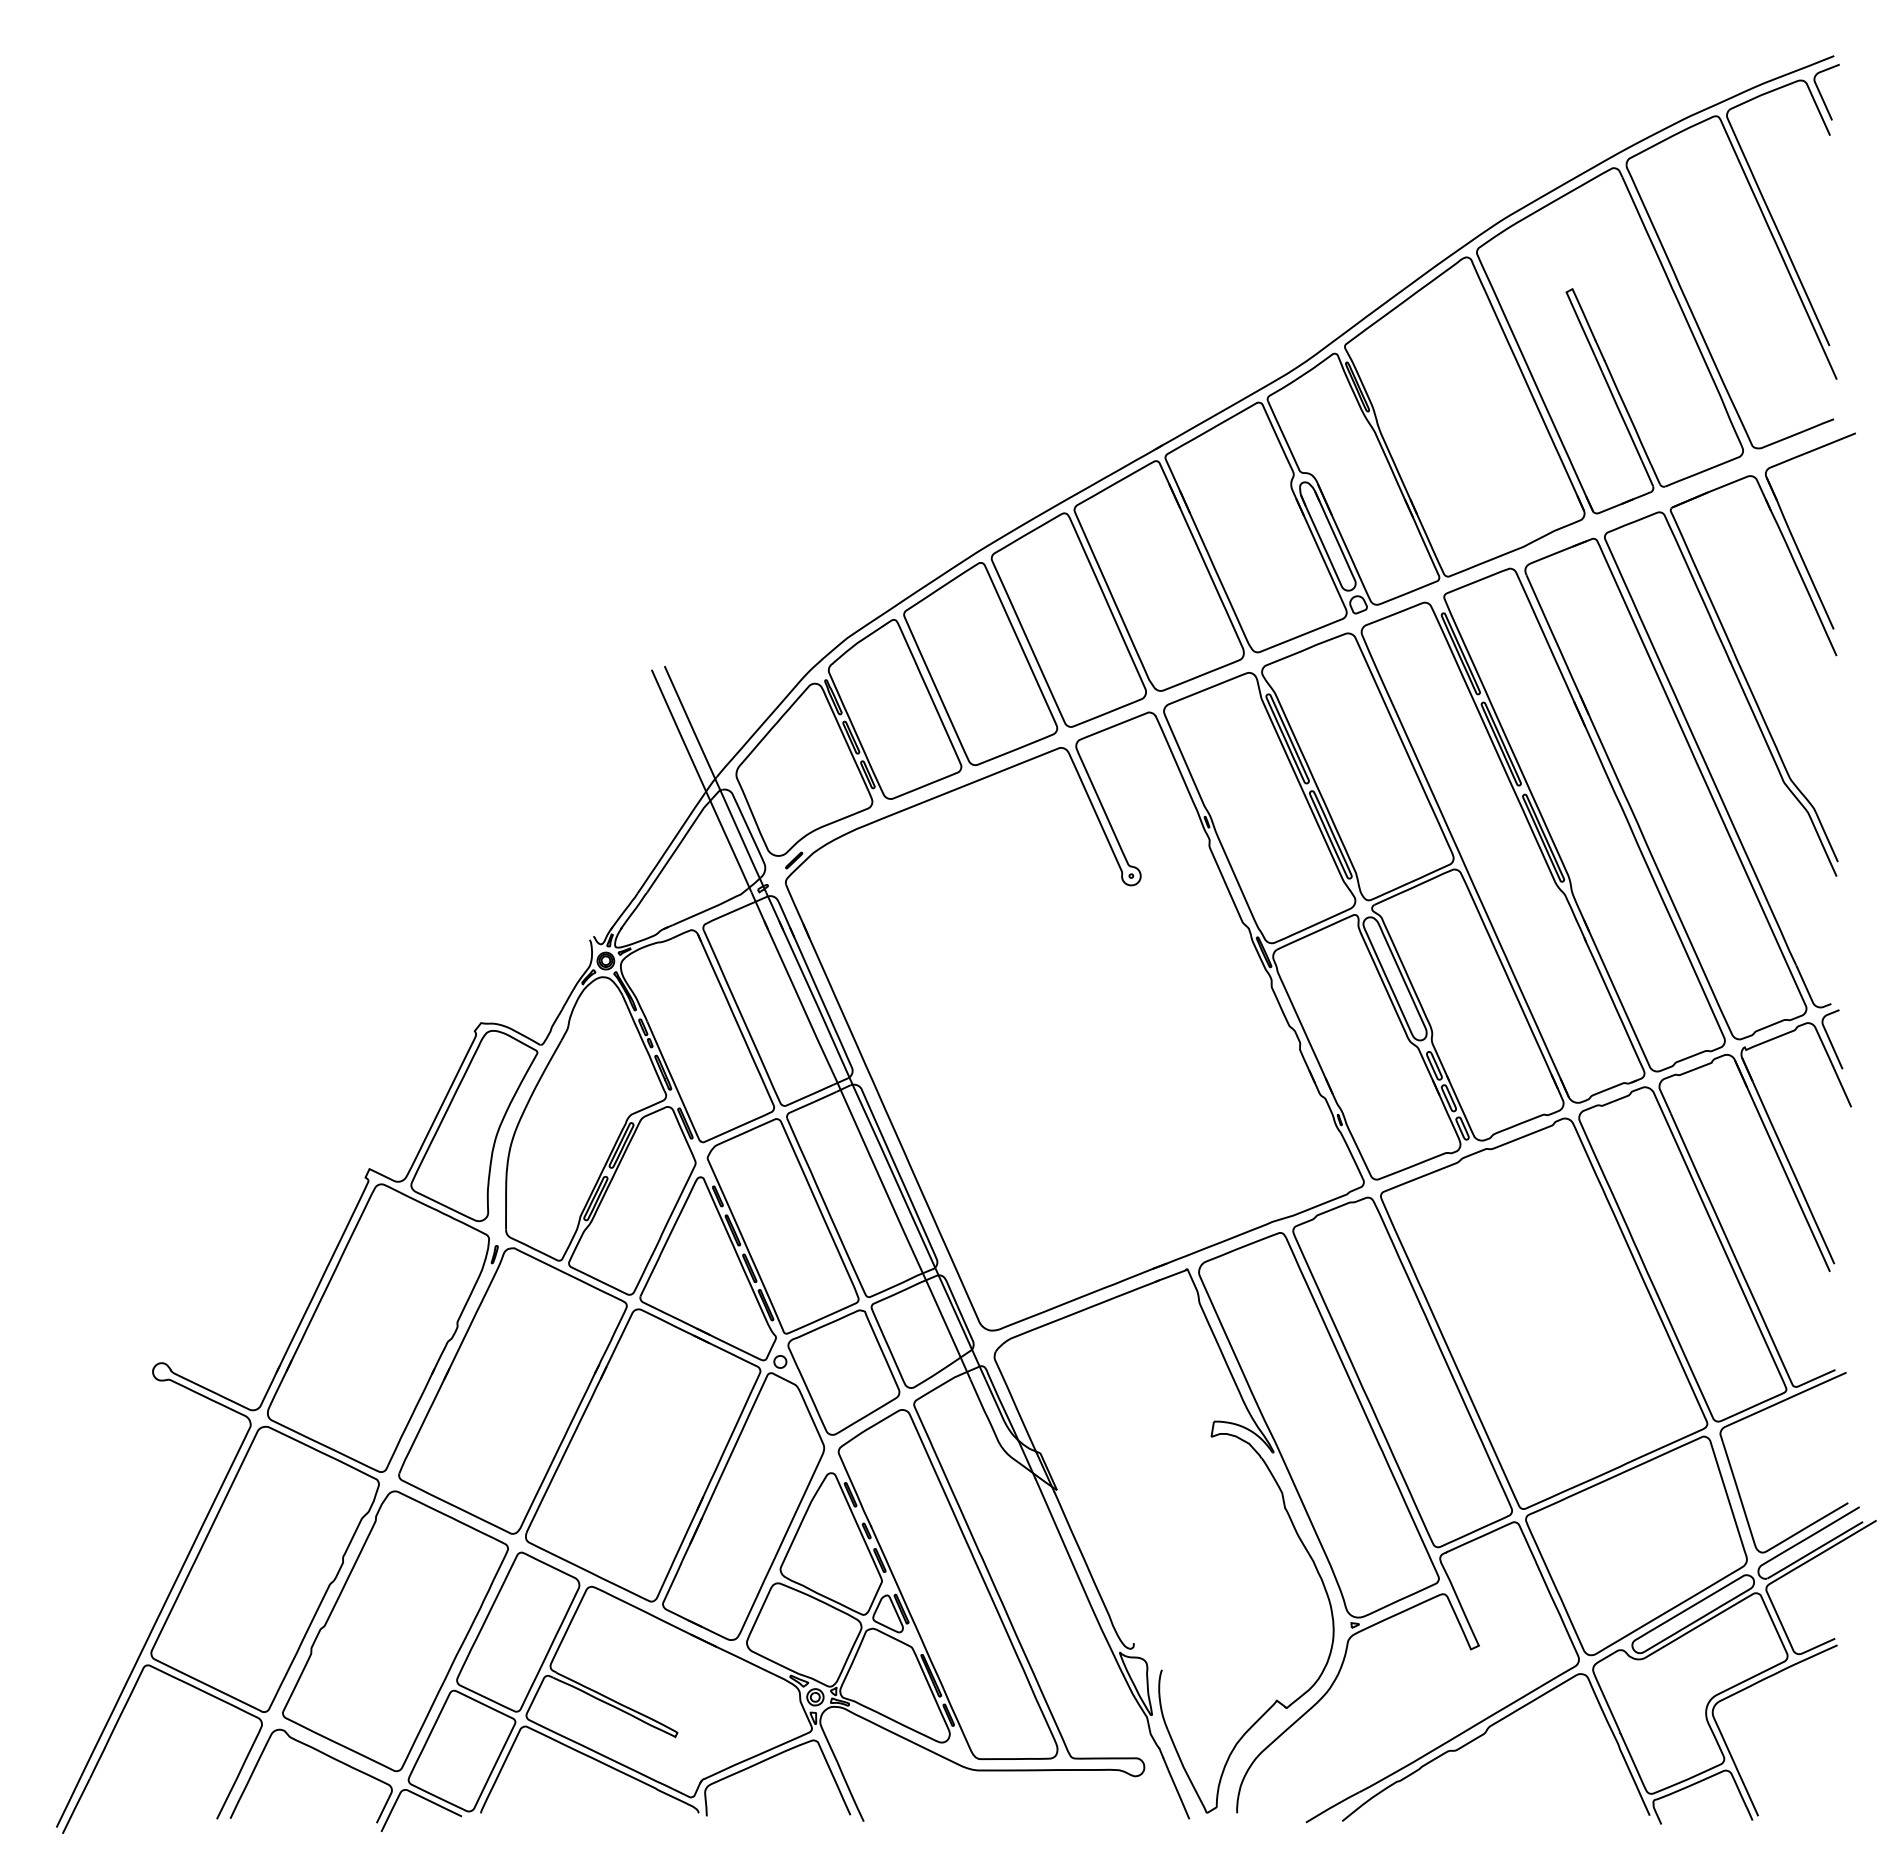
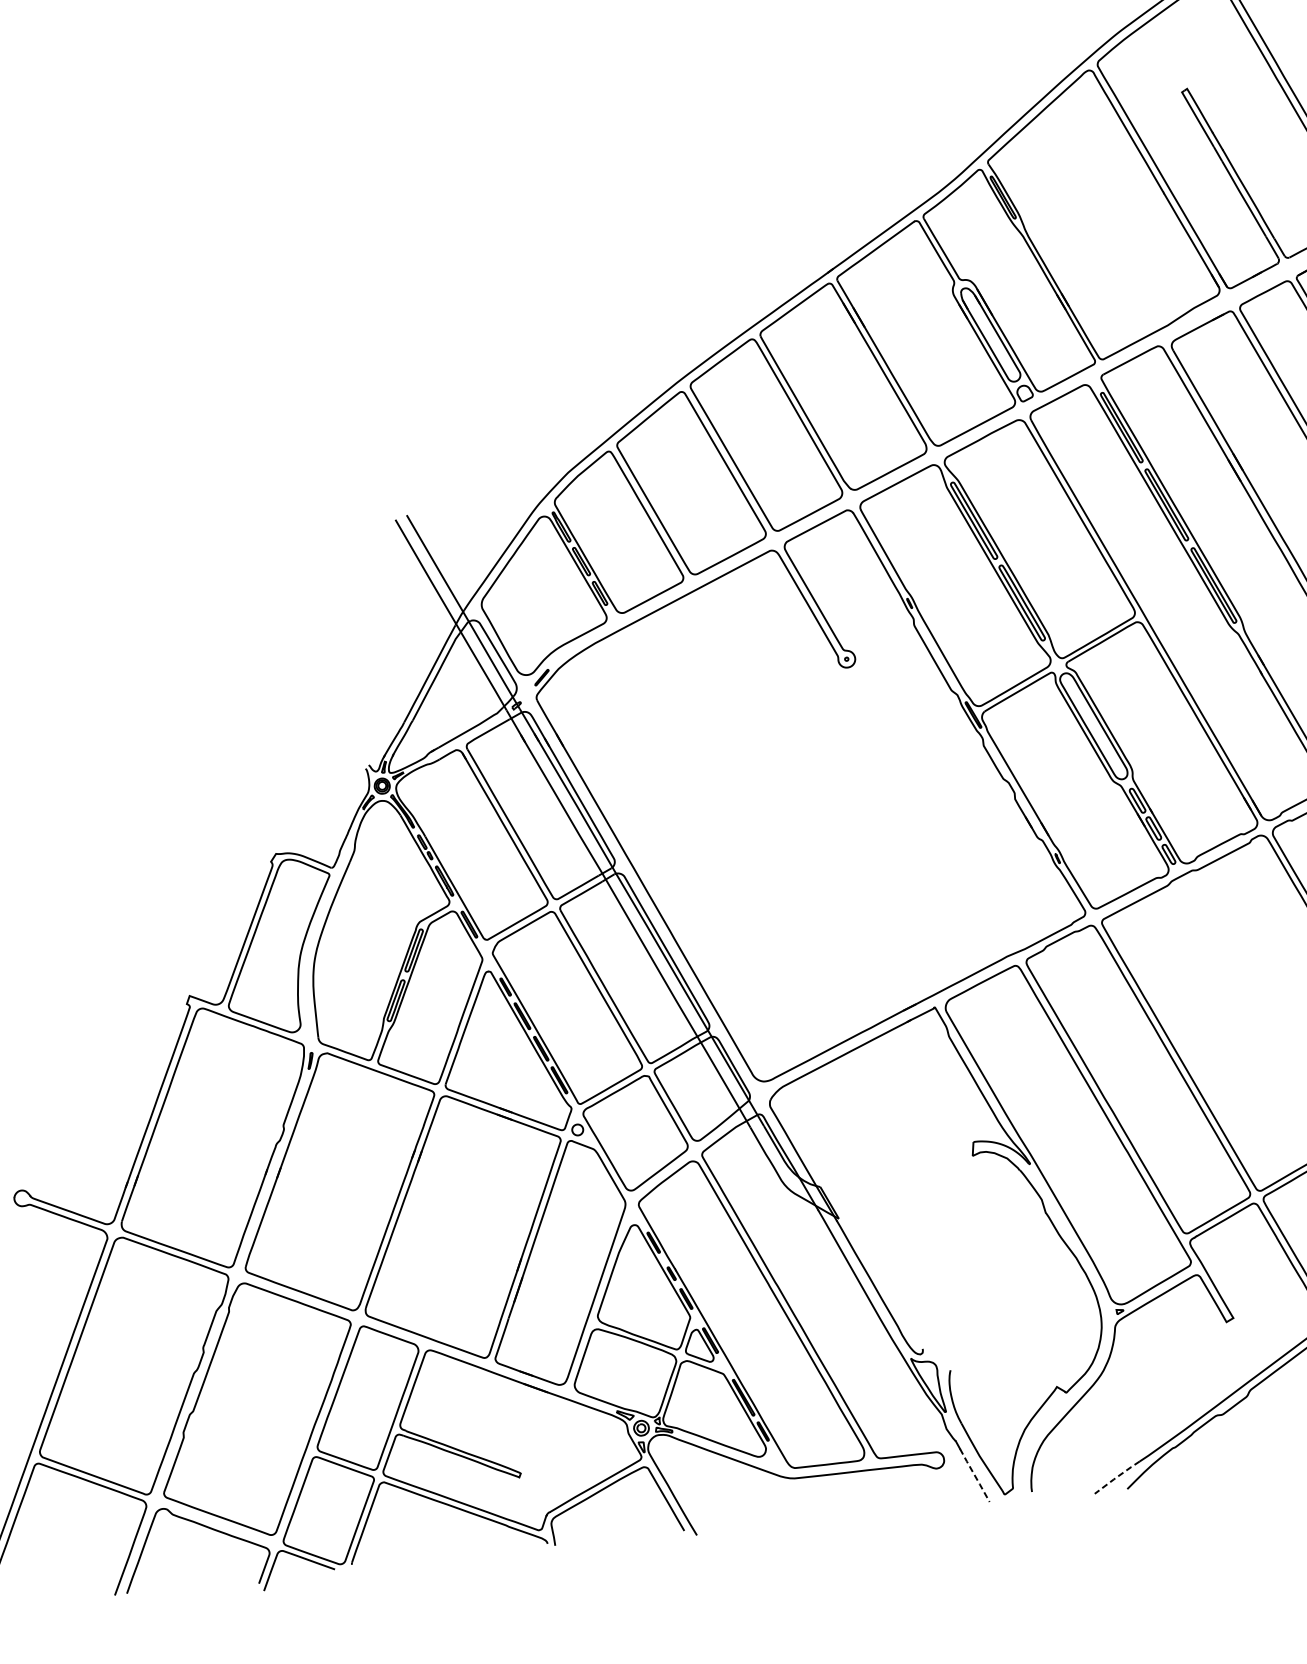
line: (1176, 1788) -> (975, 1475), solid -> dashed
line: (1332, 1807) -> (1117, 1477), solid -> dashed

